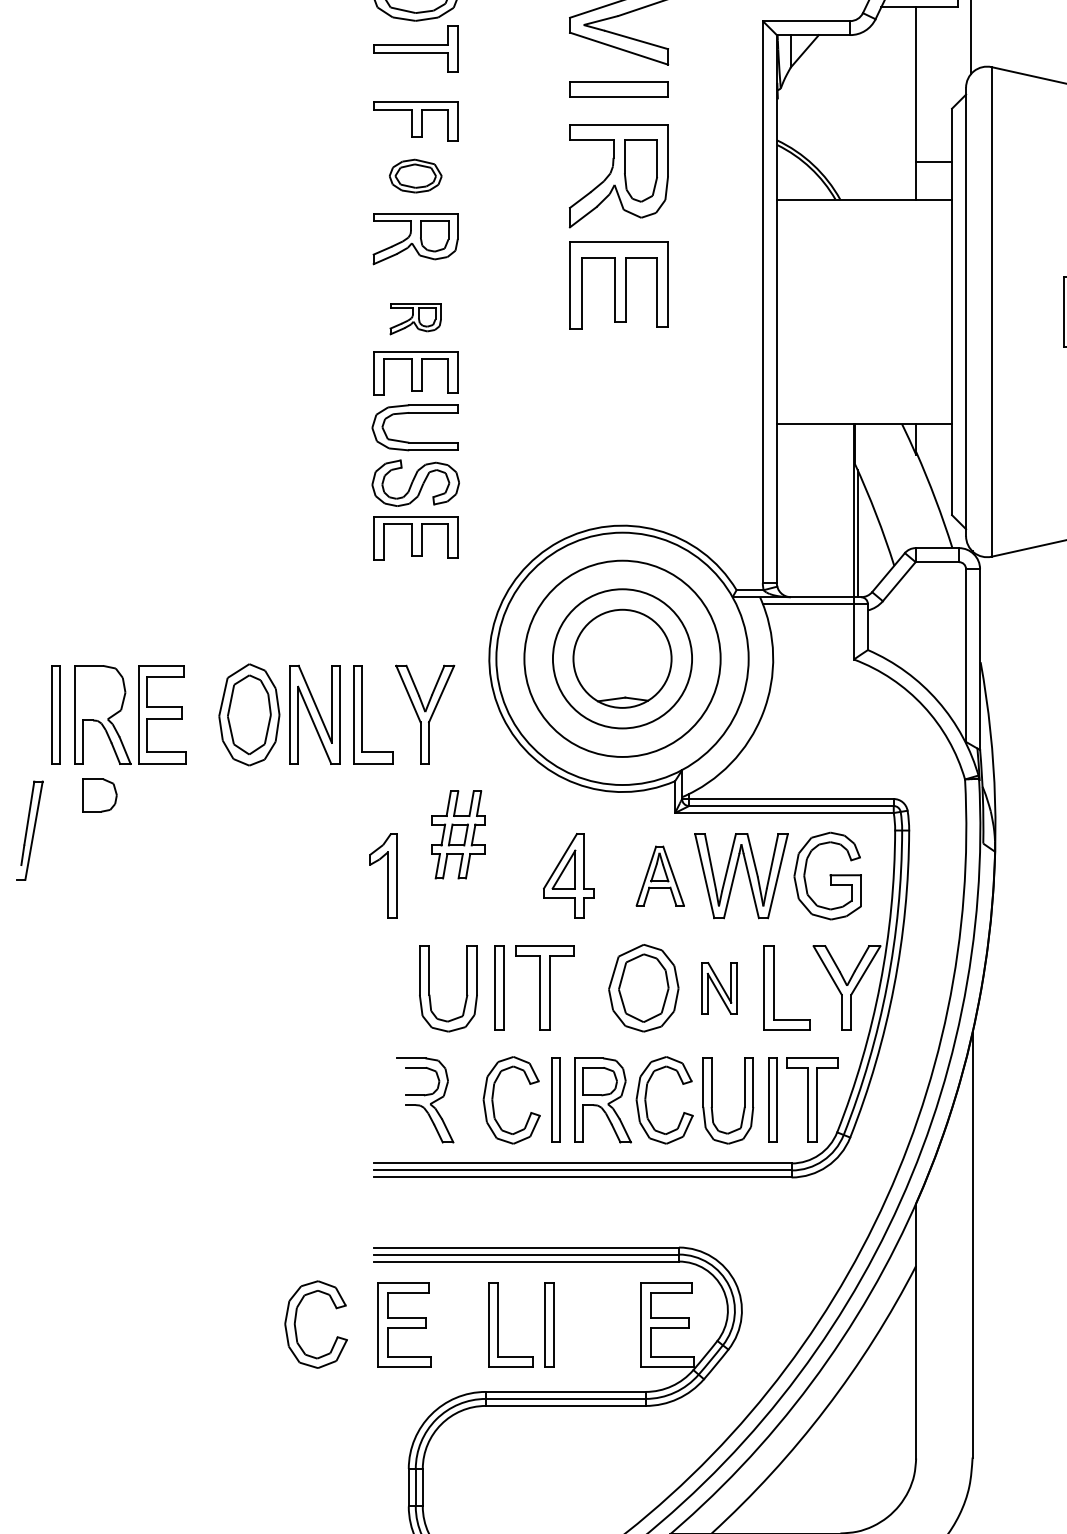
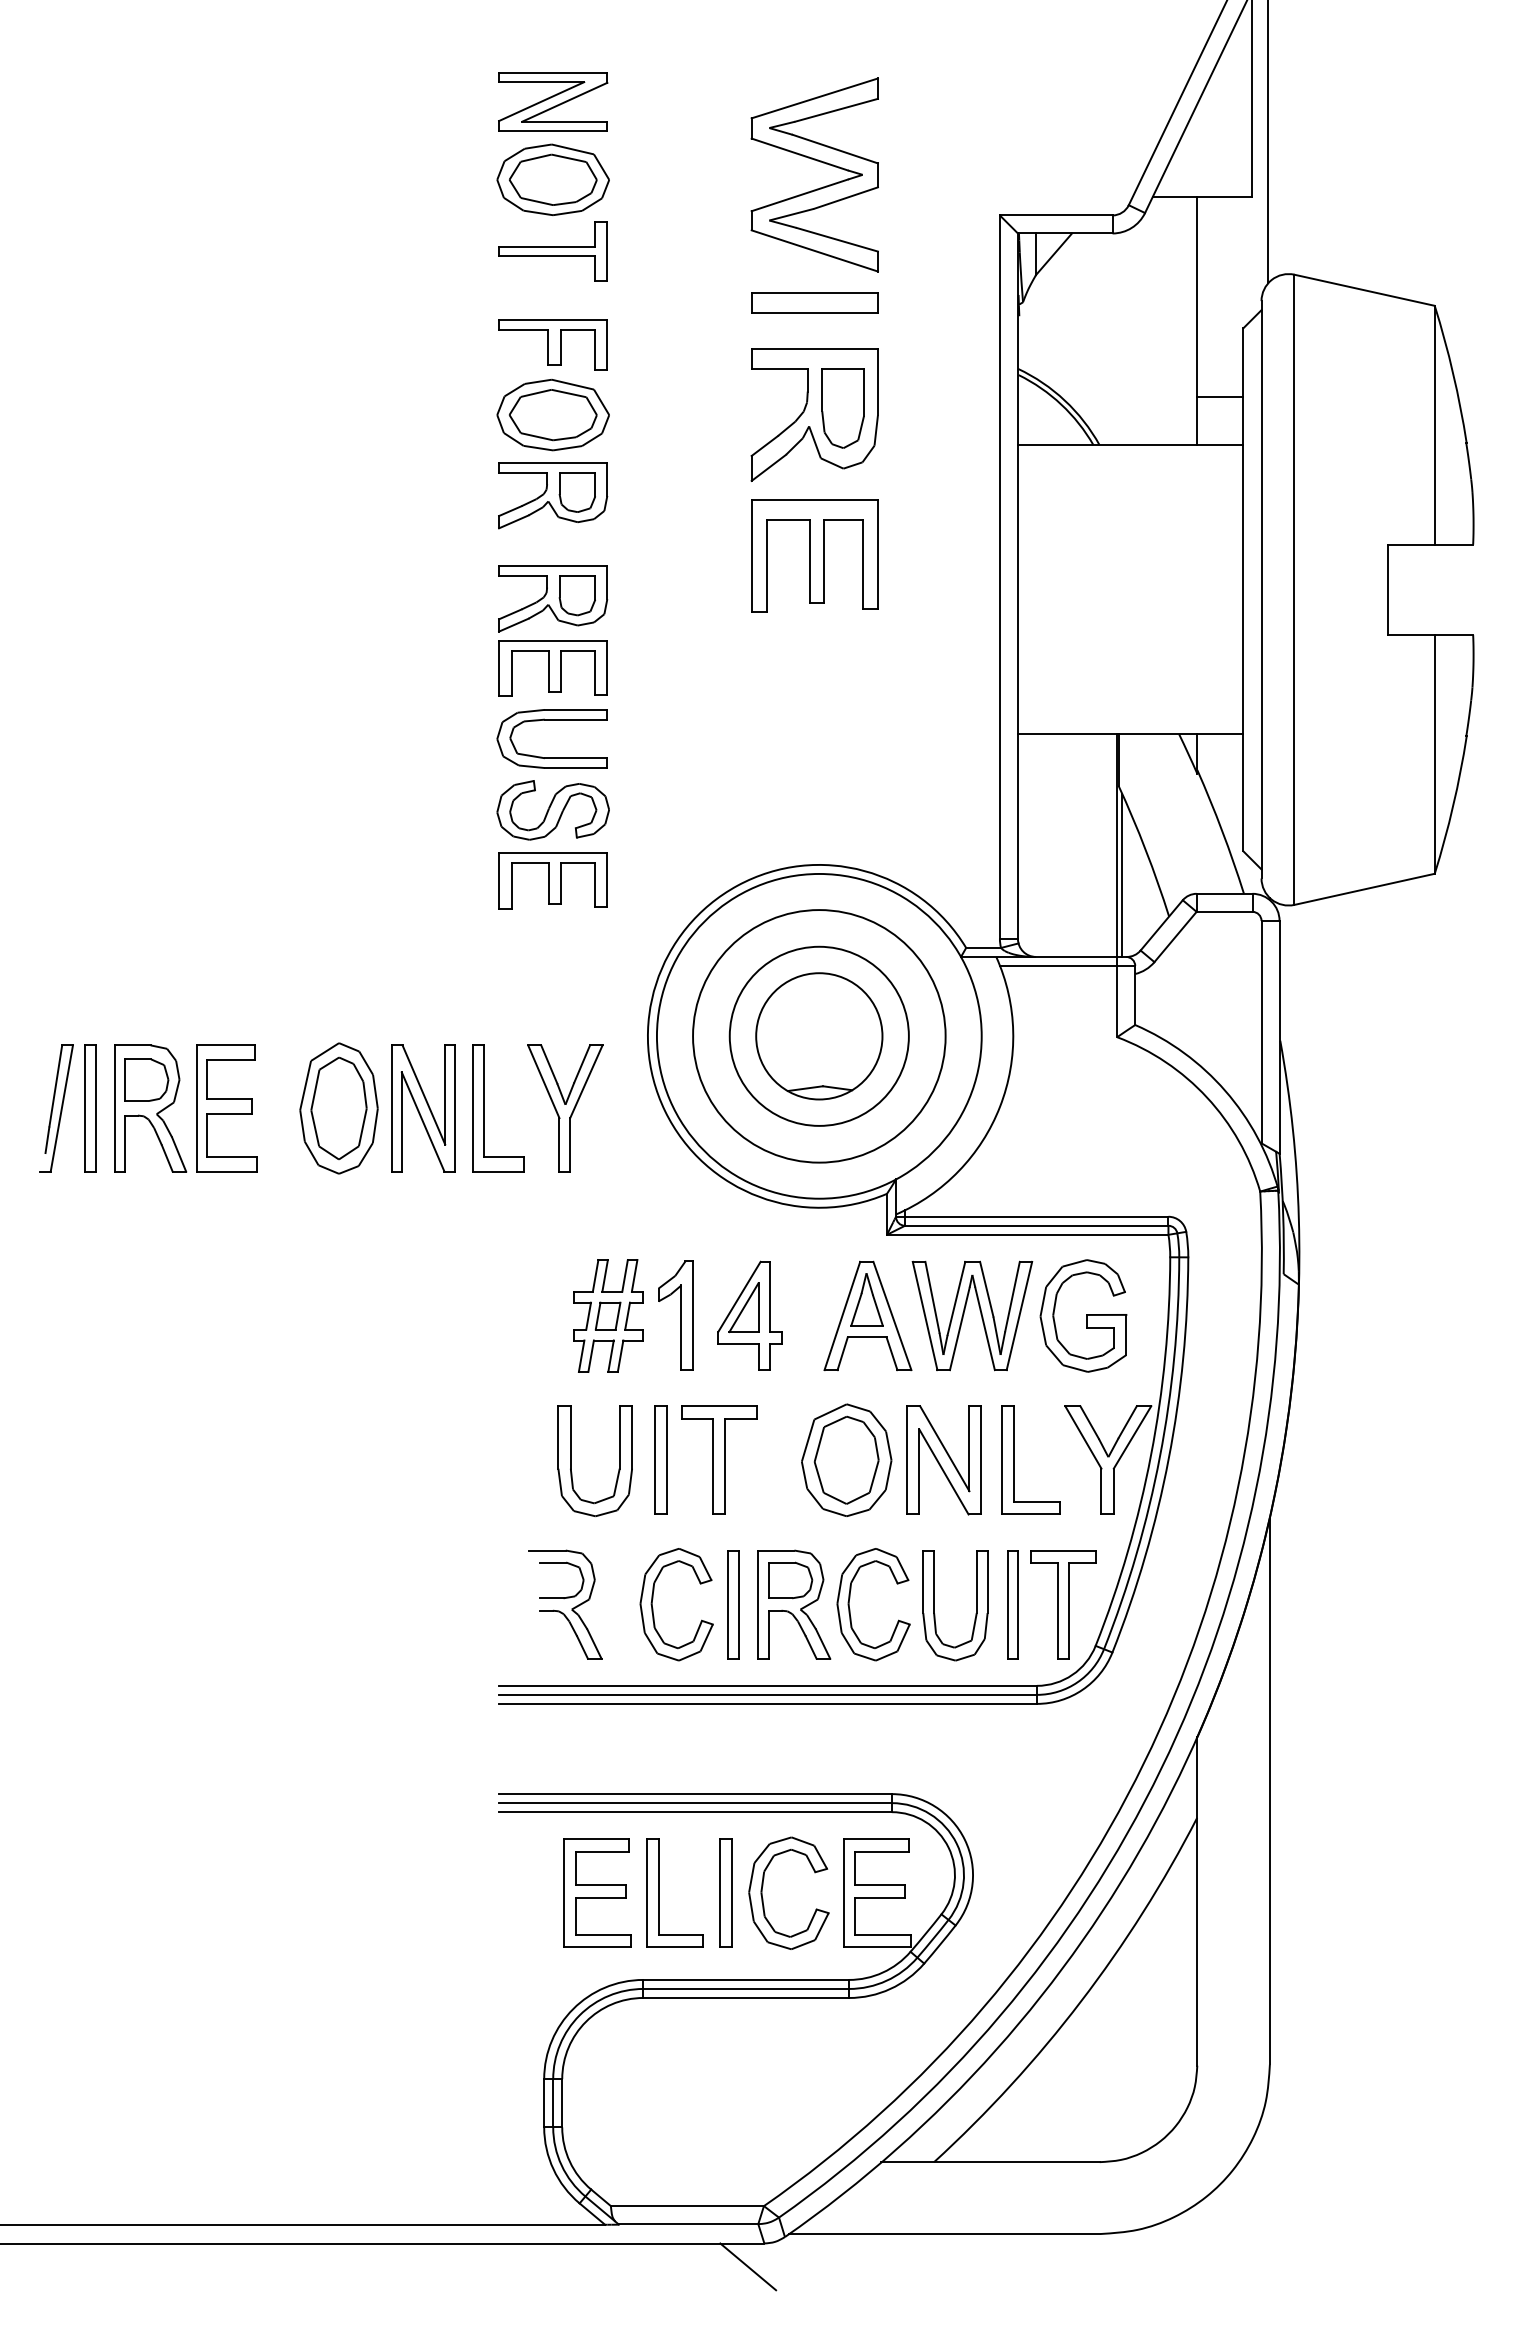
part: (415, 175) -> (552, 414), size x1.67
part: (416, 318) -> (553, 598), size x1.67
part: (99, 794) -> (146, 1079), moved
part: (29, 830) -> (56, 1108), moved
part: (458, 834) -> (608, 1315), moved
part: (383, 875) -> (675, 1315), moved
part: (659, 875) -> (867, 1315), size x1.43
part: (719, 988) -> (943, 1460), size x1.67
part: (296, 1319) -> (763, 1886), moved
part: (404, 1323) -> (597, 1892), moved

